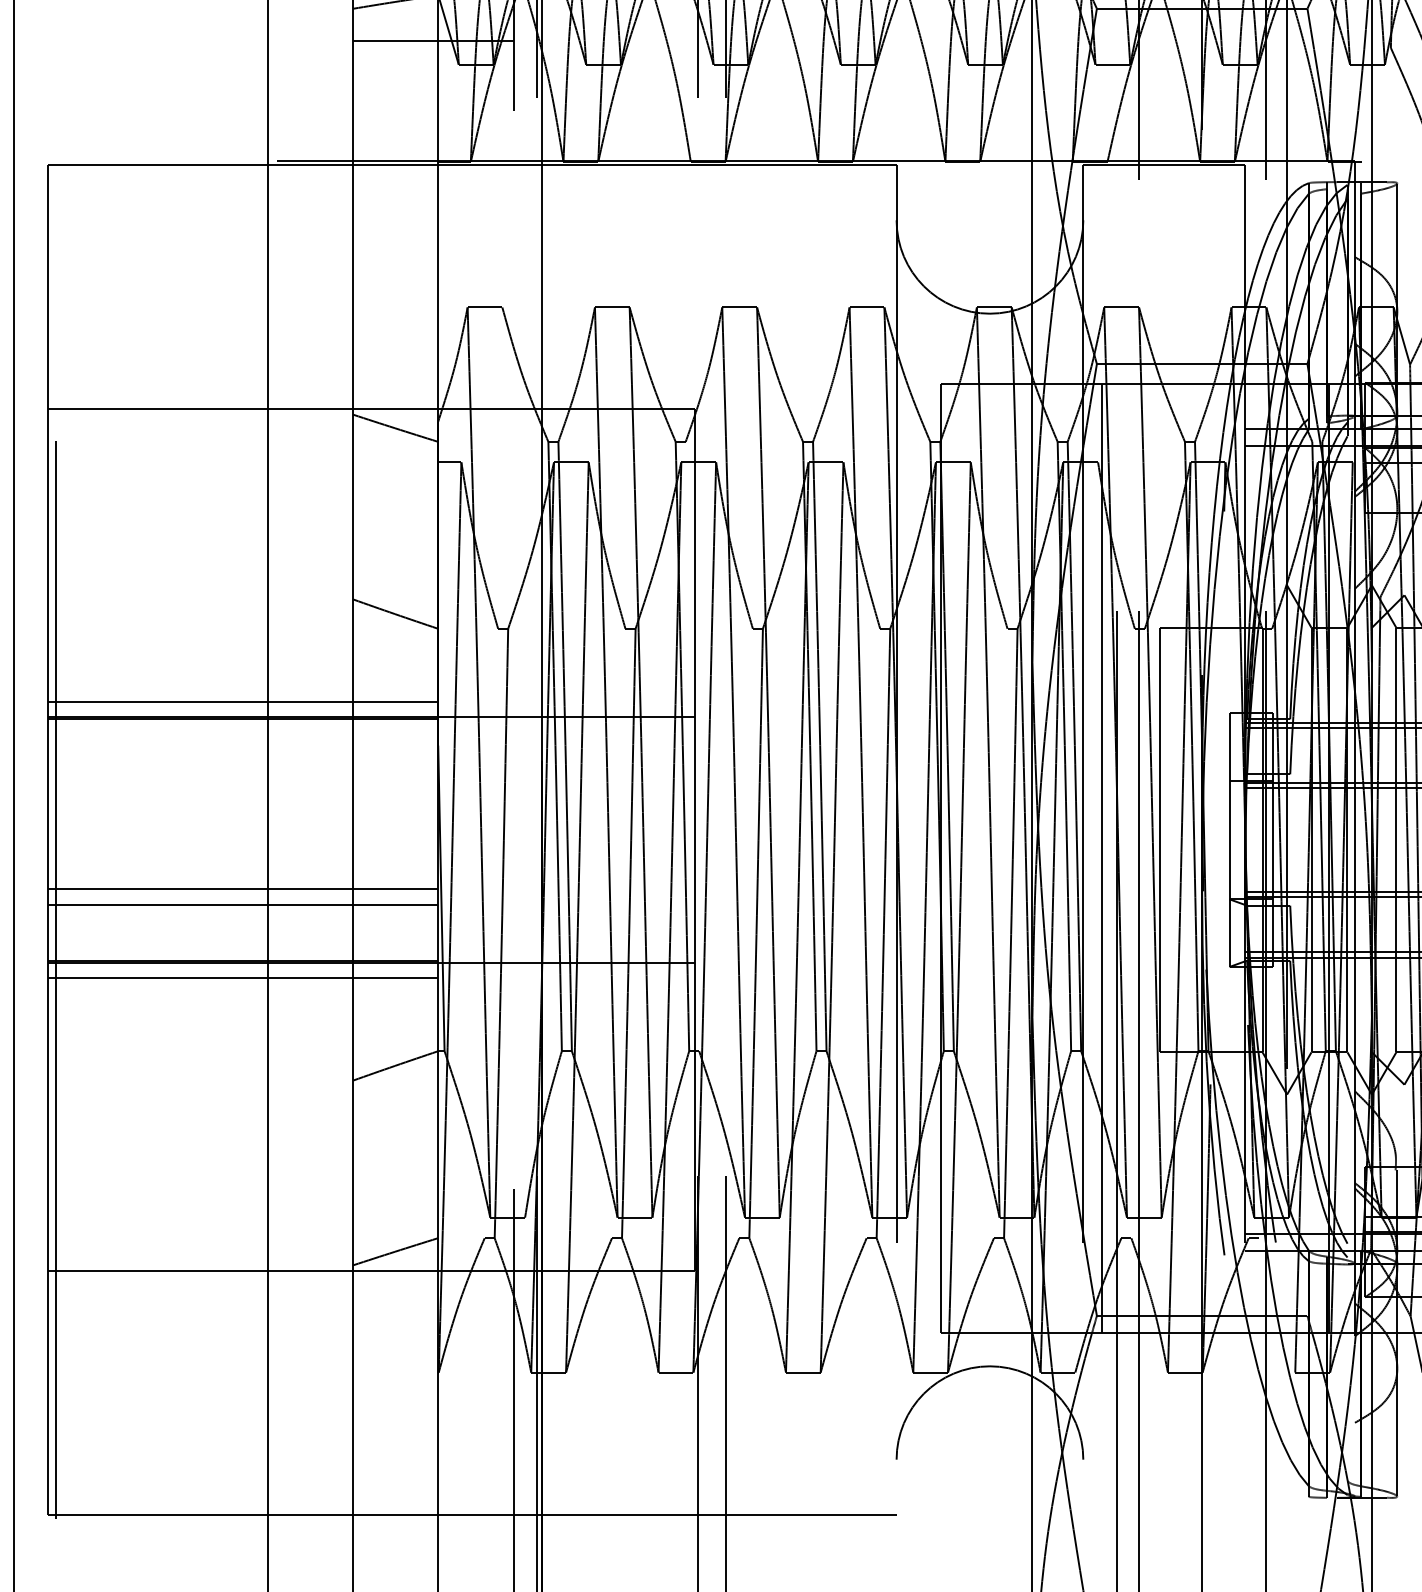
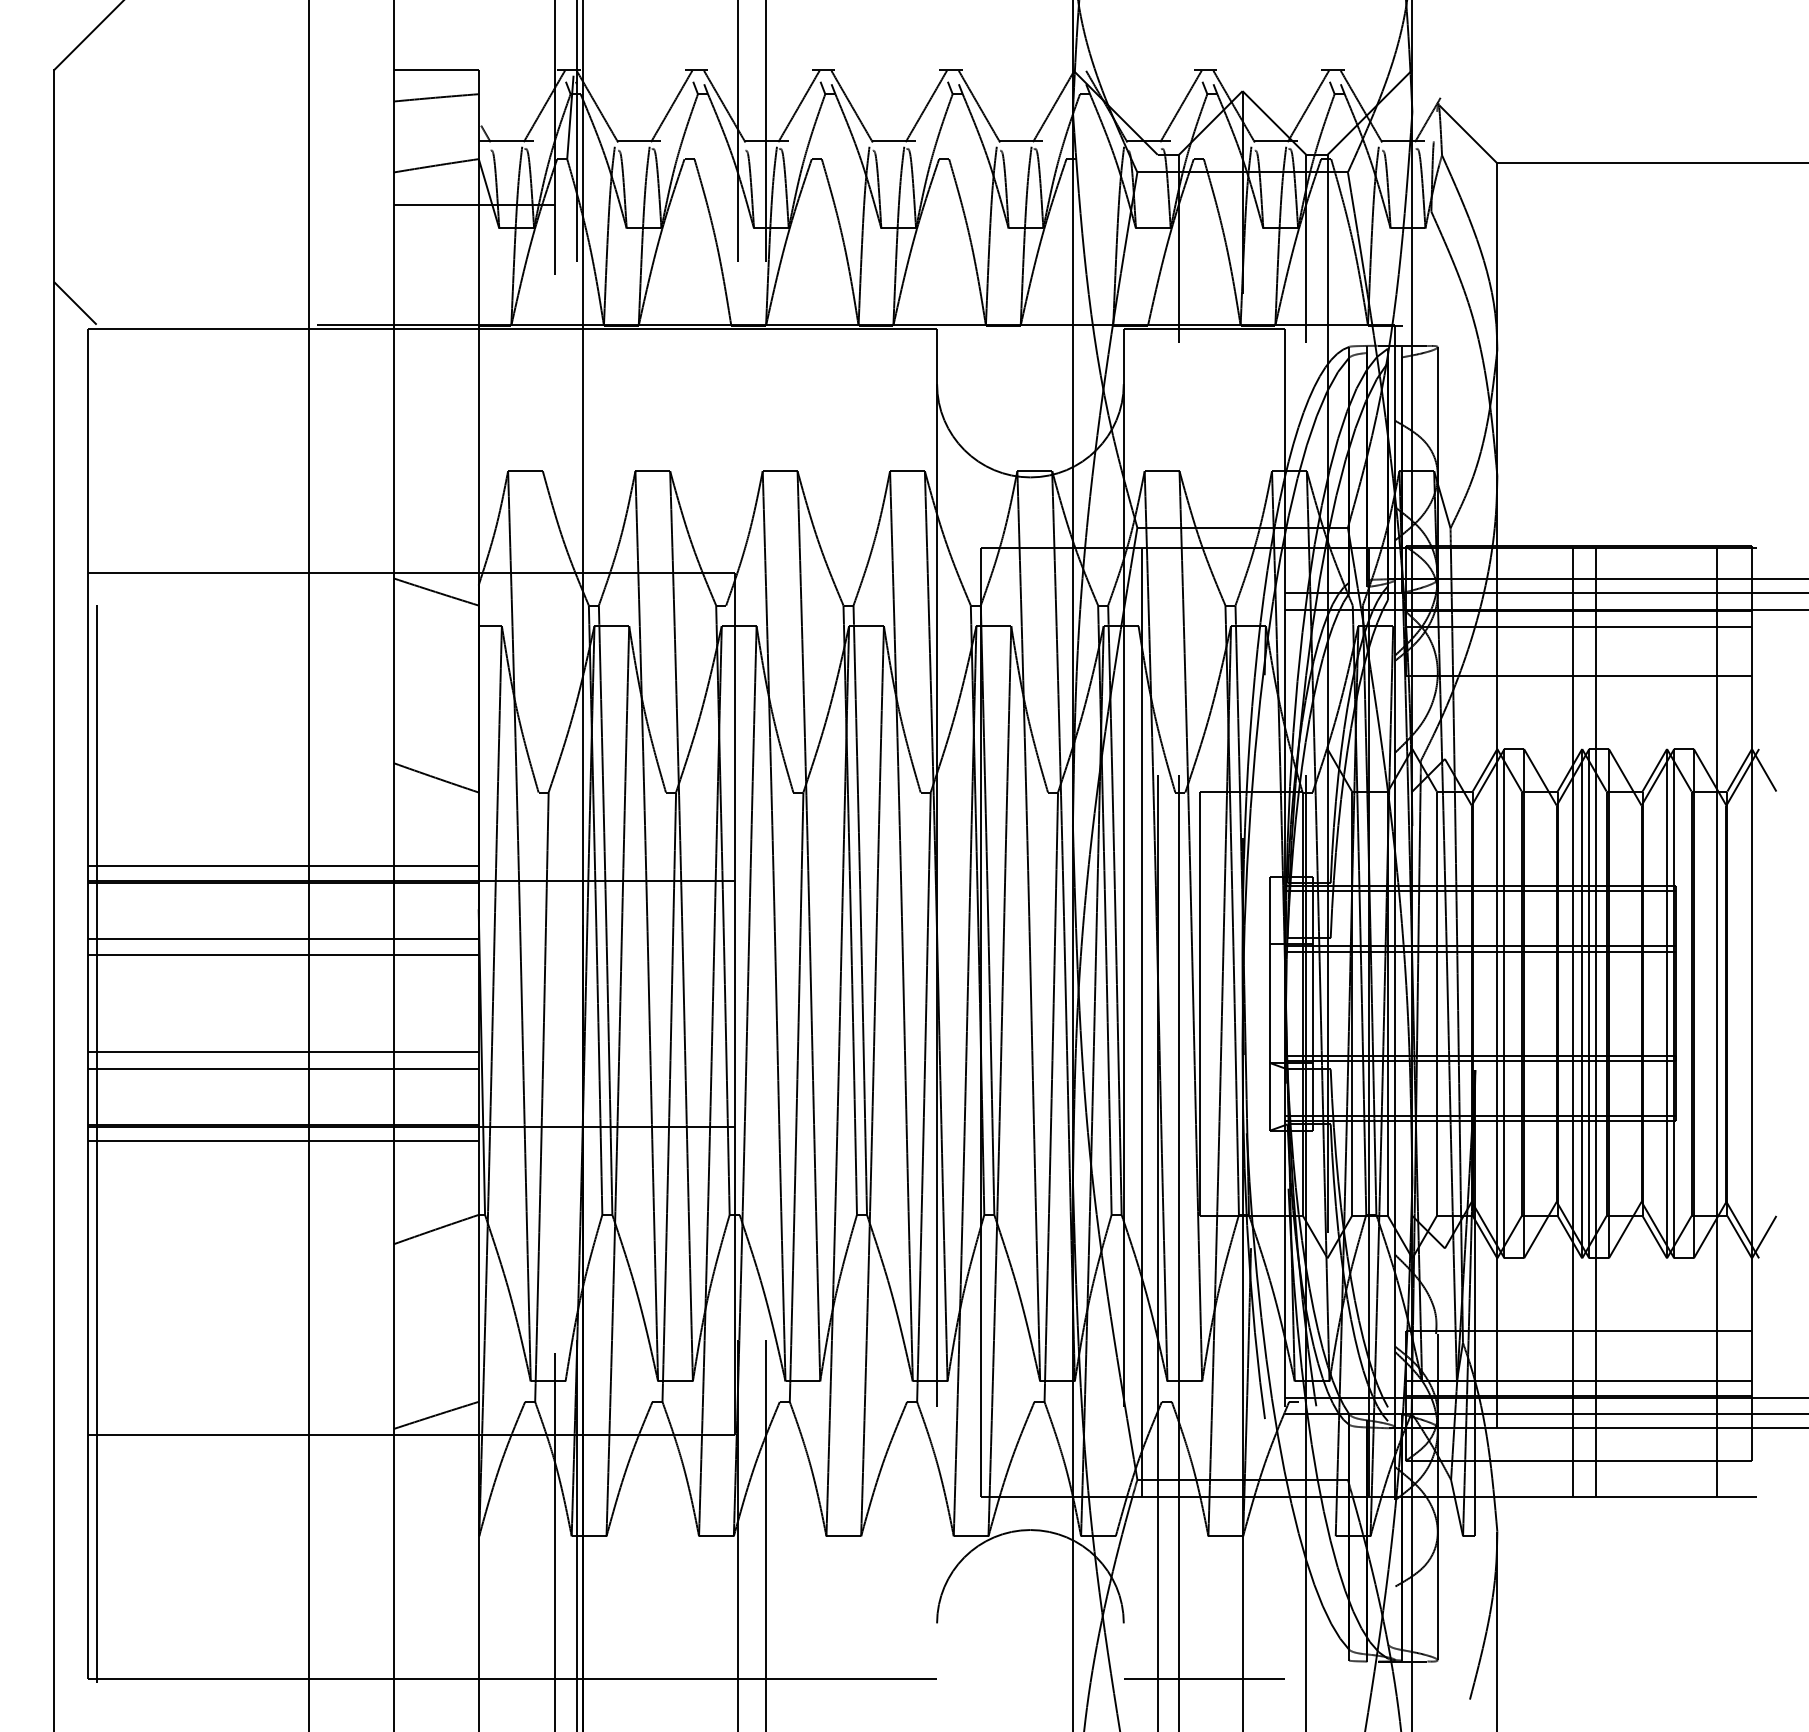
line: (35, 139) -> (75, 303), added
line: (243, 774) -> (283, 938), added
line: (243, 791) -> (283, 955), added
line: (1164, 1514) -> (1204, 1678), added

